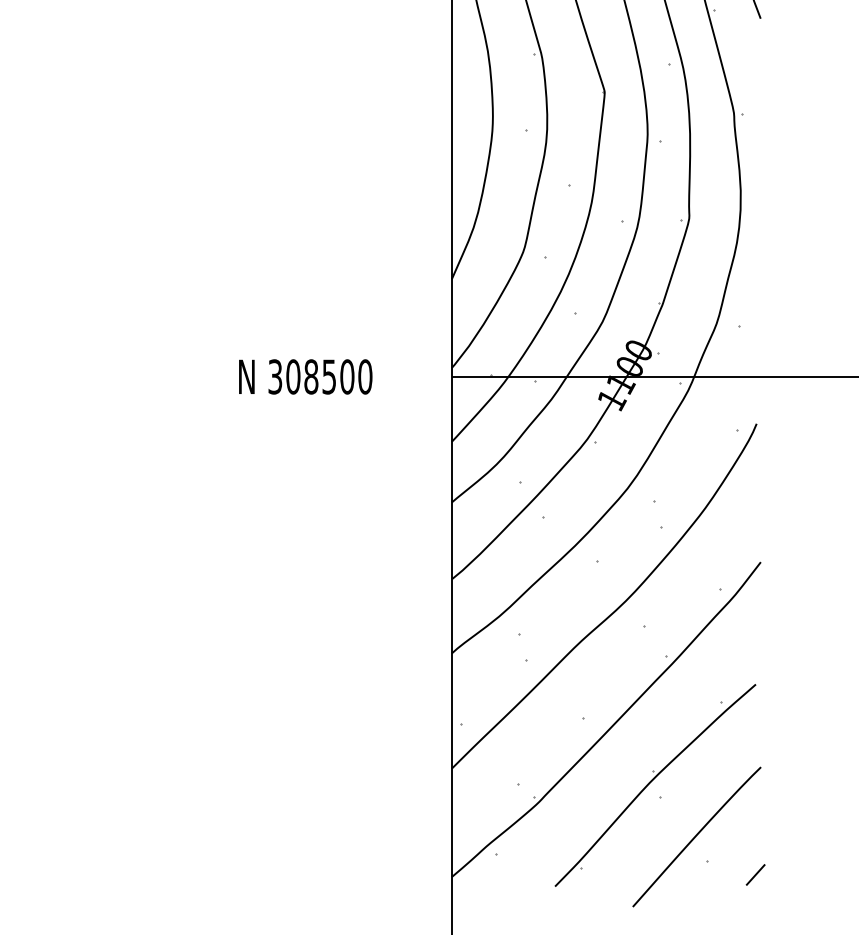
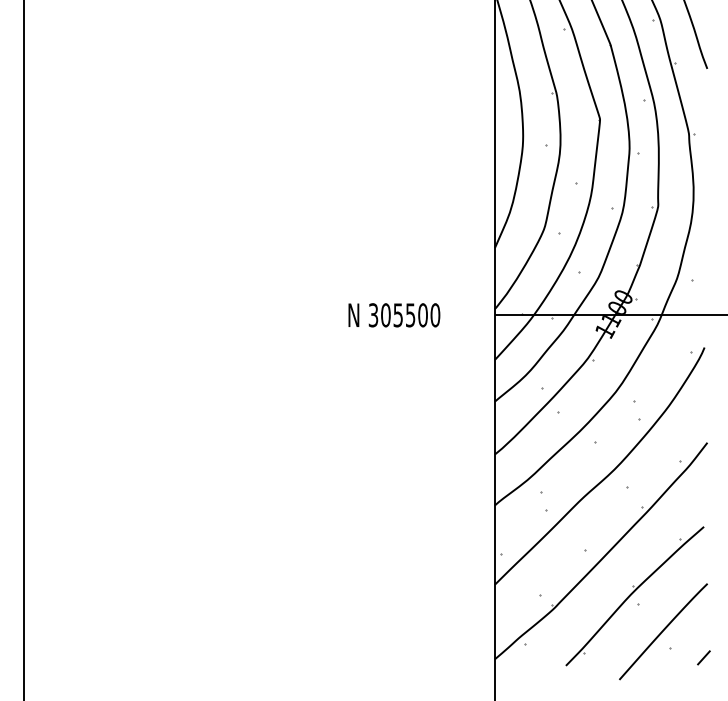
text: (311, 377) -> (398, 315), 308500 -> 305500

